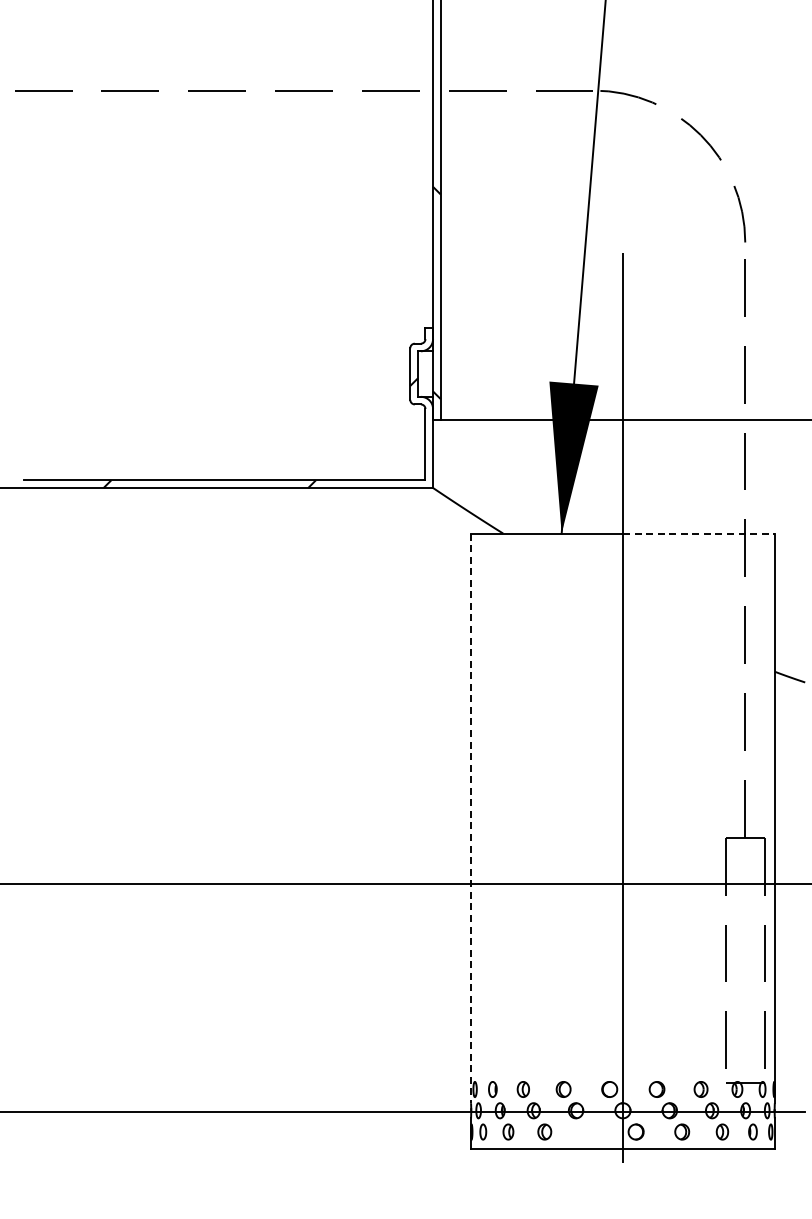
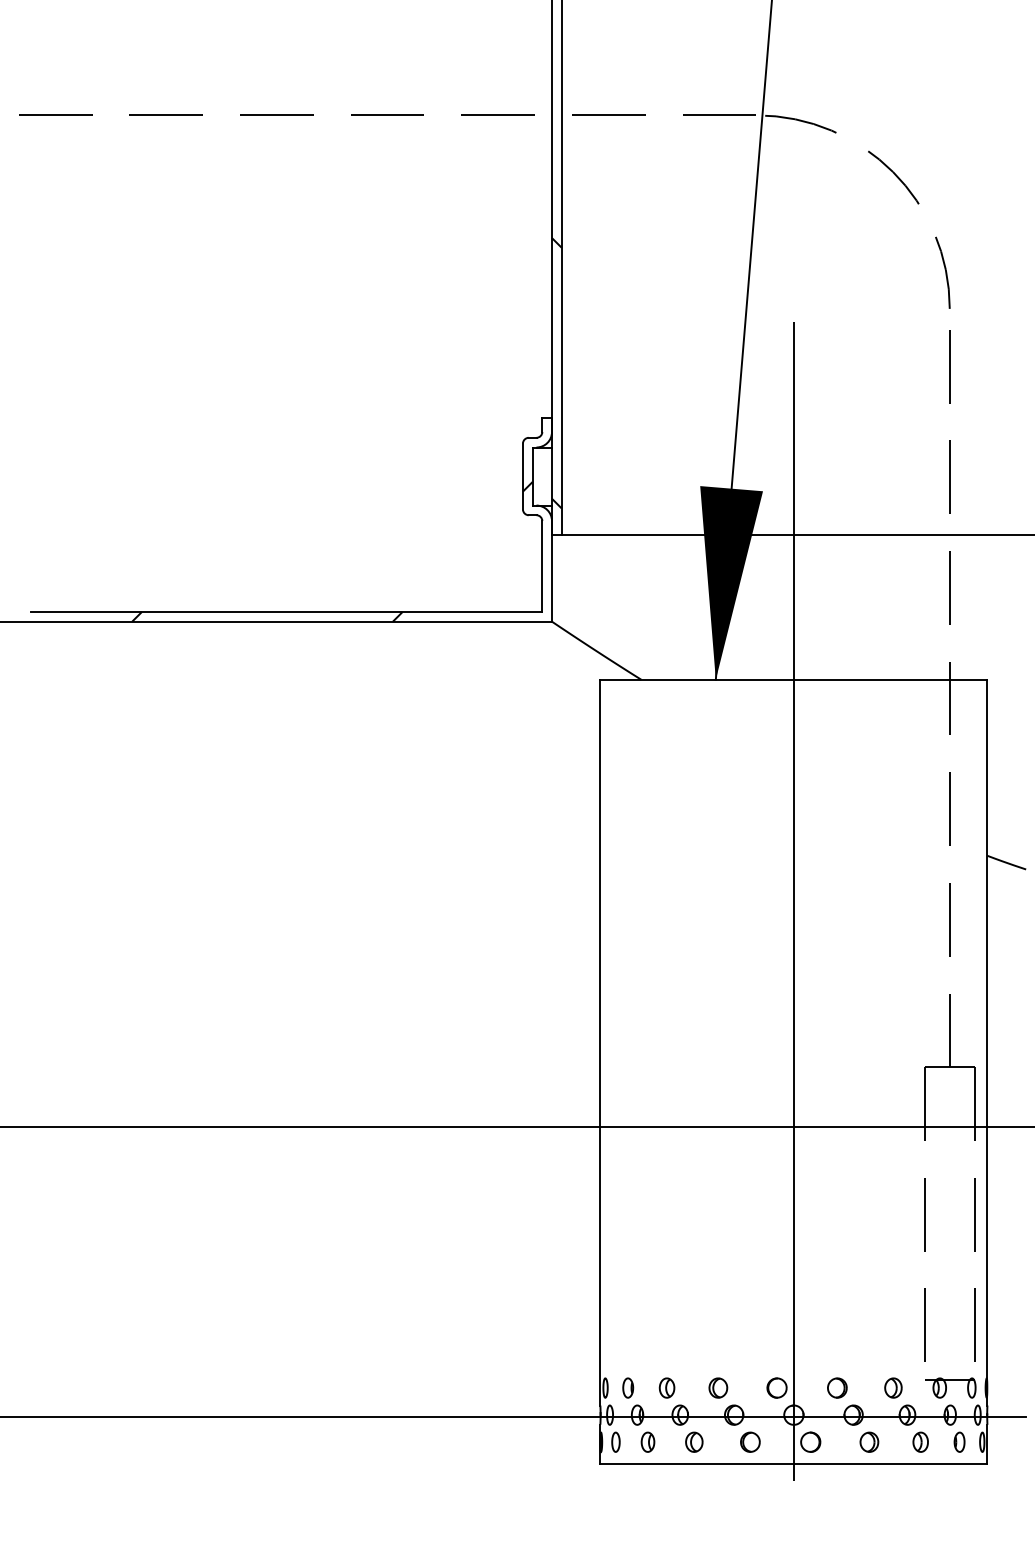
line: (698, 533) -> (890, 679), dashed -> solid
line: (471, 818) -> (600, 1042), dashed -> solid
part: (588, 1131) -> (750, 1441), added

